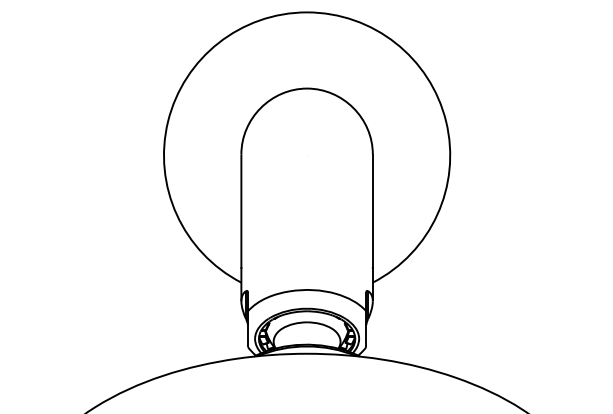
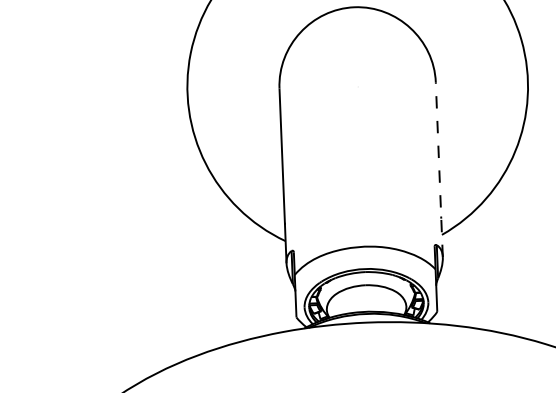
line: (372, 227) -> (438, 169), solid -> dashed

